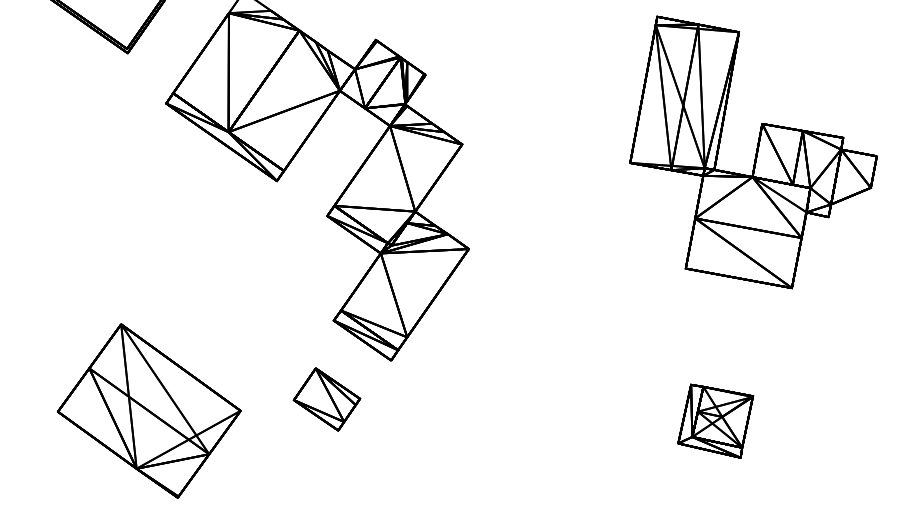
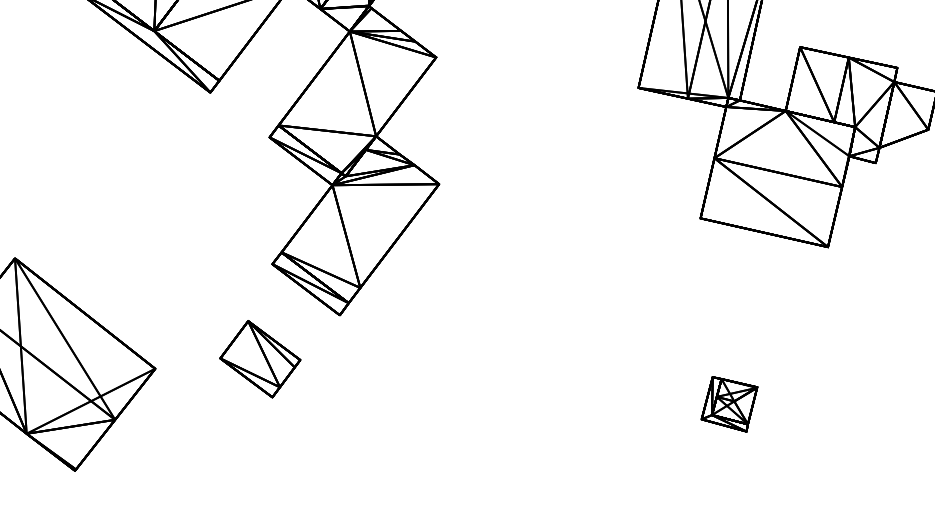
part: (715, 420) -> (729, 403), size x0.6

